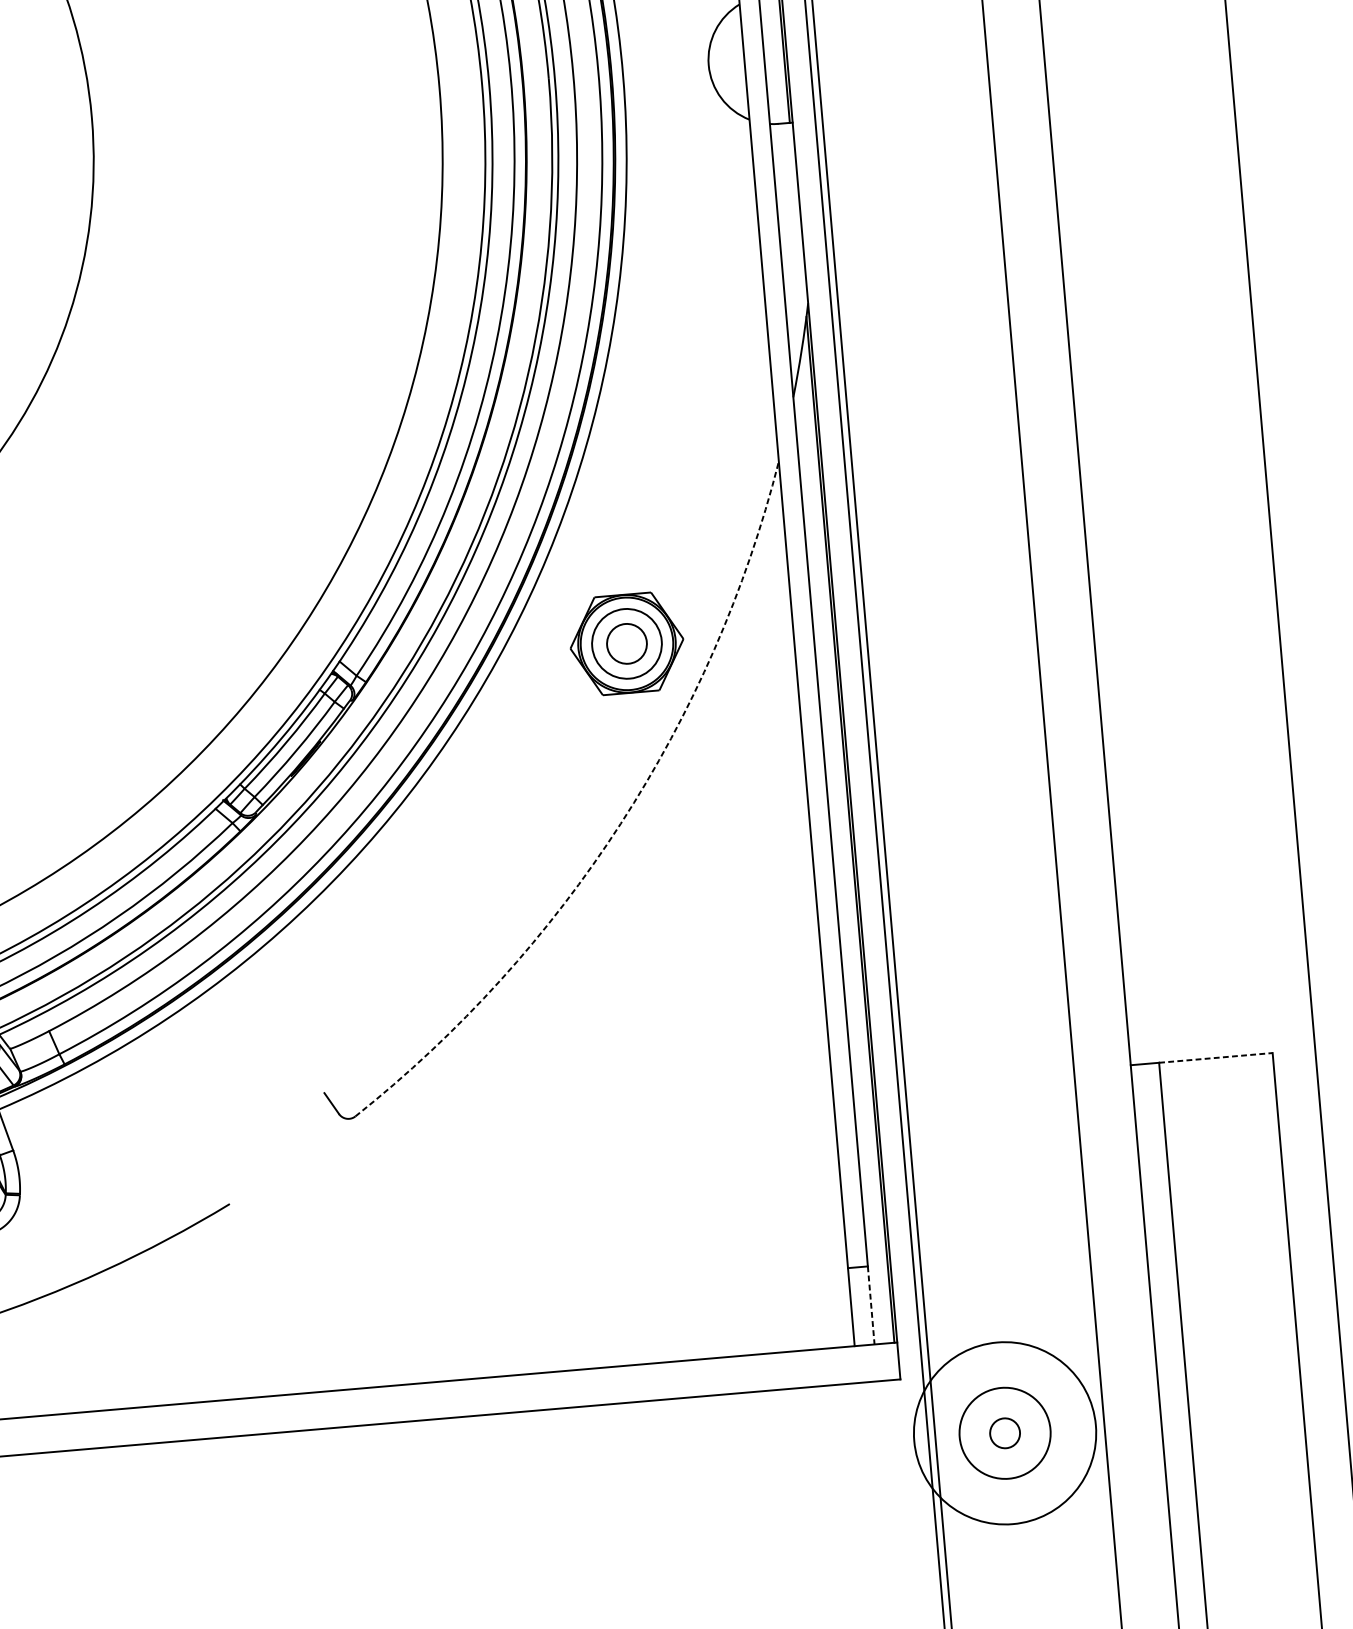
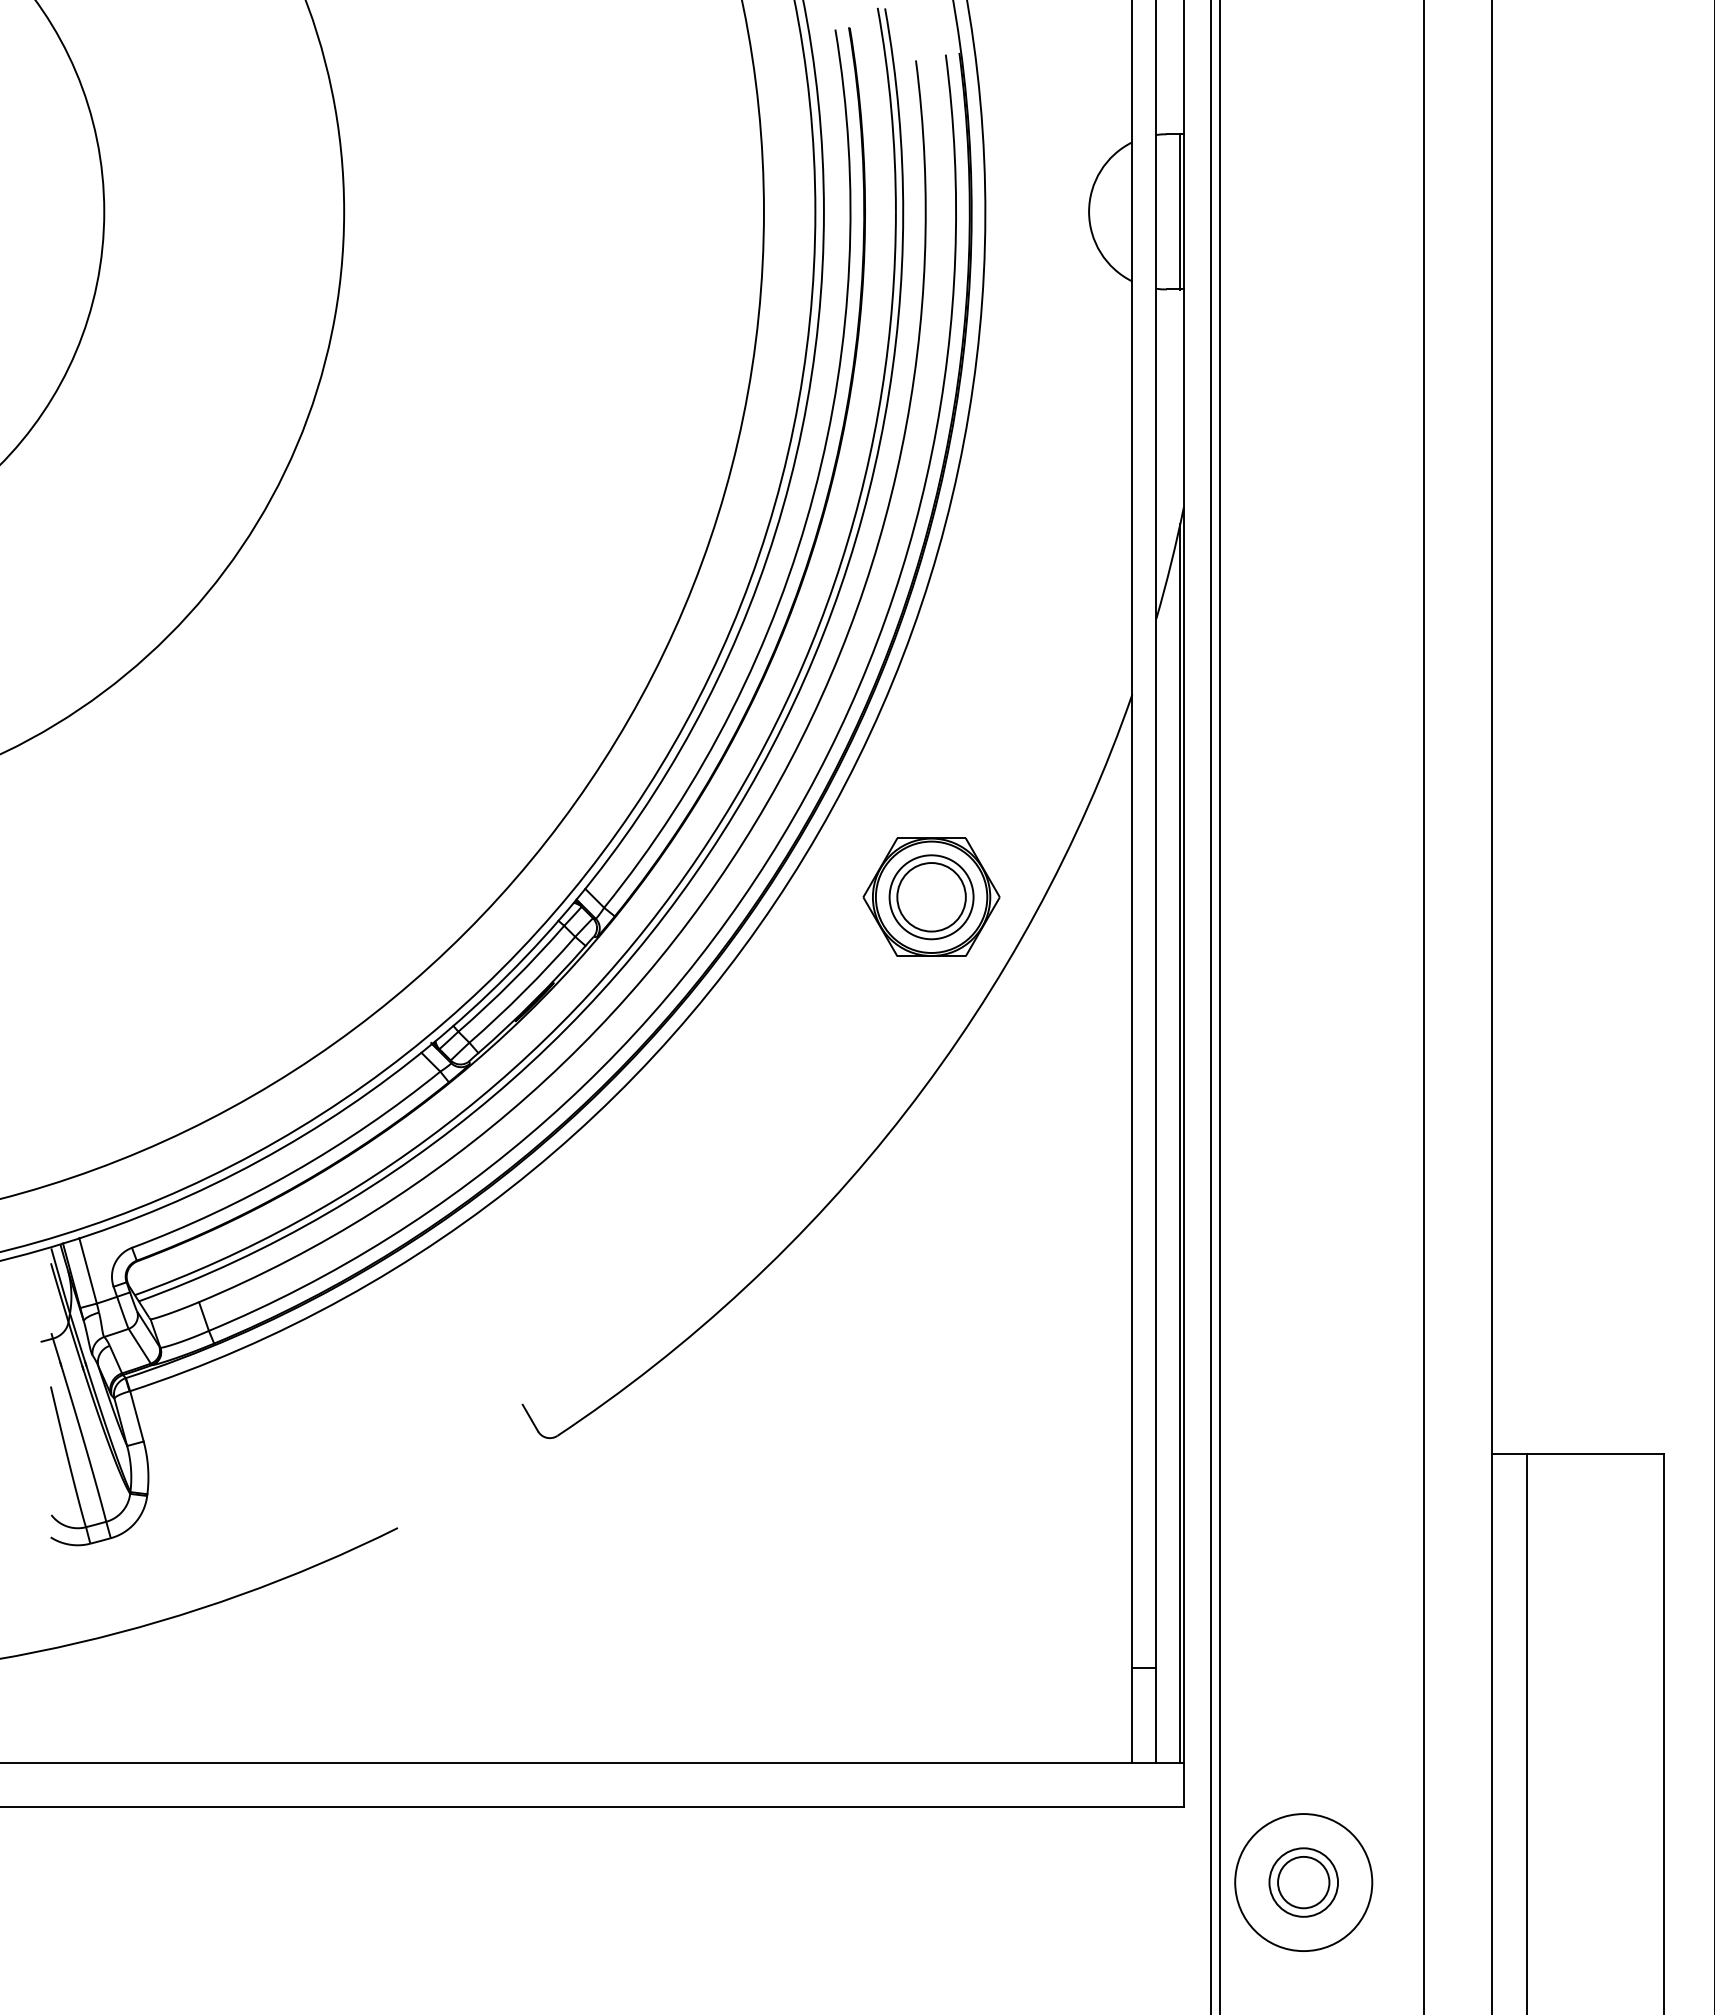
circle: (626, 644) -> (931, 897), size x1.43
arc: (620, 823) -> (905, 1112), dashed -> solid
line: (1216, 1058) -> (1595, 1454), dashed -> solid
line: (871, 1306) -> (1156, 1716), dashed -> solid
circle: (1004, 1433) -> (1303, 1882), size x0.62
circle: (1004, 1433) -> (1303, 1882), size x0.62
circle: (1004, 1433) -> (1303, 1882), size x1.43

